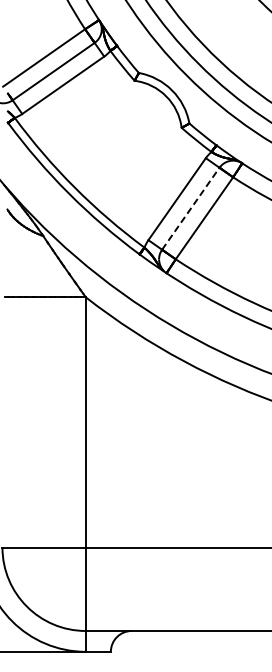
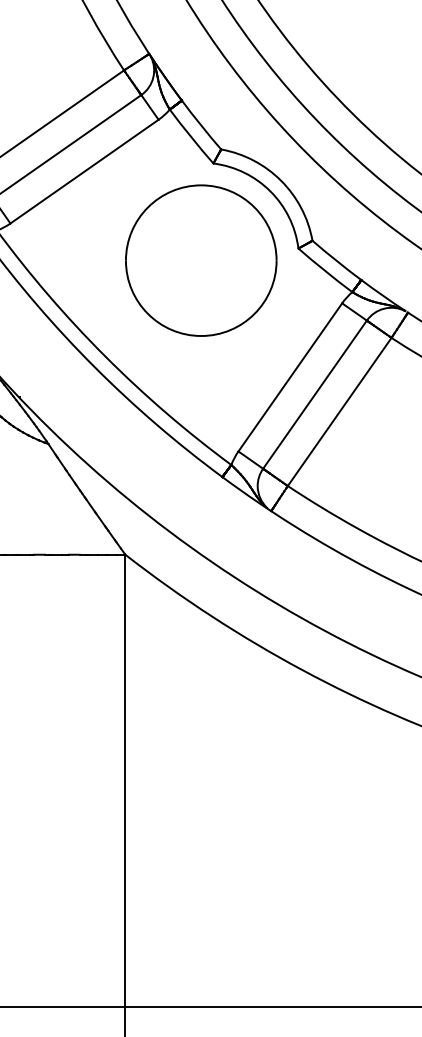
part: (127, 134) -> (200, 260), added
line: (191, 208) -> (316, 394), dashed -> solid

